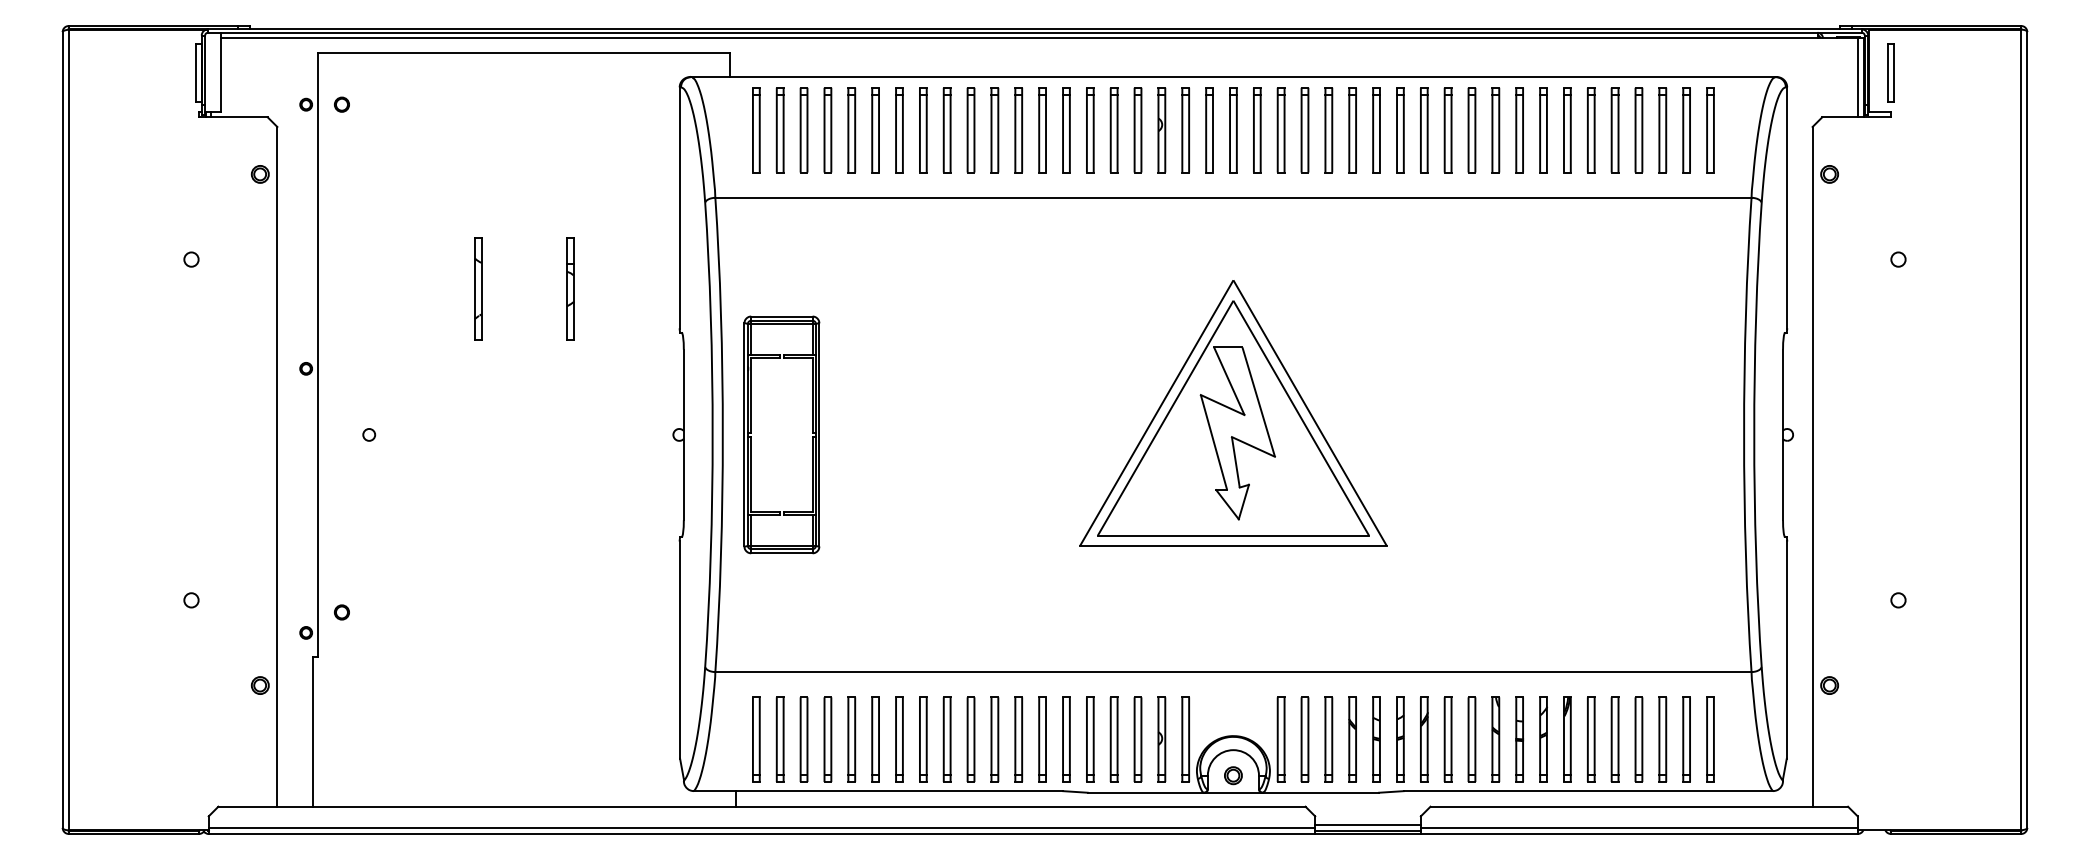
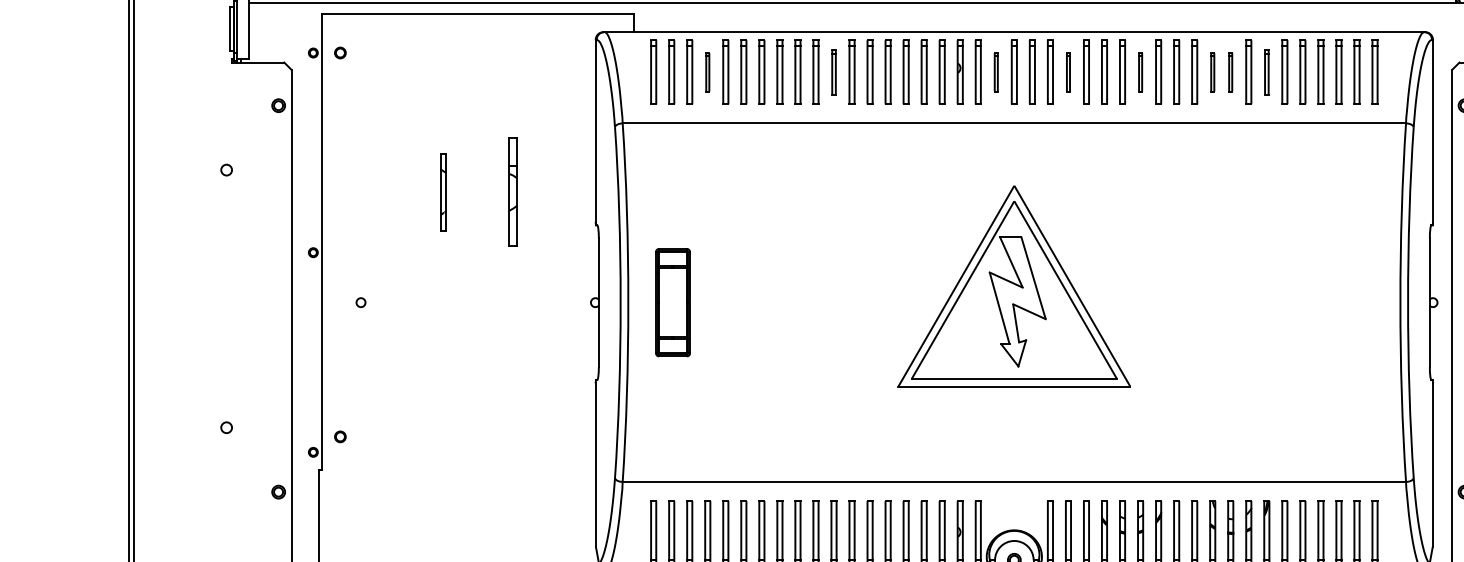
part: (827, 130) -> (707, 72), size x0.6
part: (994, 130) -> (833, 72), size x0.7
part: (1209, 130) -> (996, 72), size x0.6
part: (1304, 130) -> (1068, 72), size x0.6
part: (1400, 130) -> (1140, 72), size x0.6
part: (1495, 130) -> (1212, 72), size x0.6
part: (1519, 130) -> (1230, 72), size x0.6
part: (1567, 130) -> (1266, 72), size x0.7
part: (570, 288) -> (513, 191), size x1.4
part: (781, 434) -> (672, 302), size x0.6

